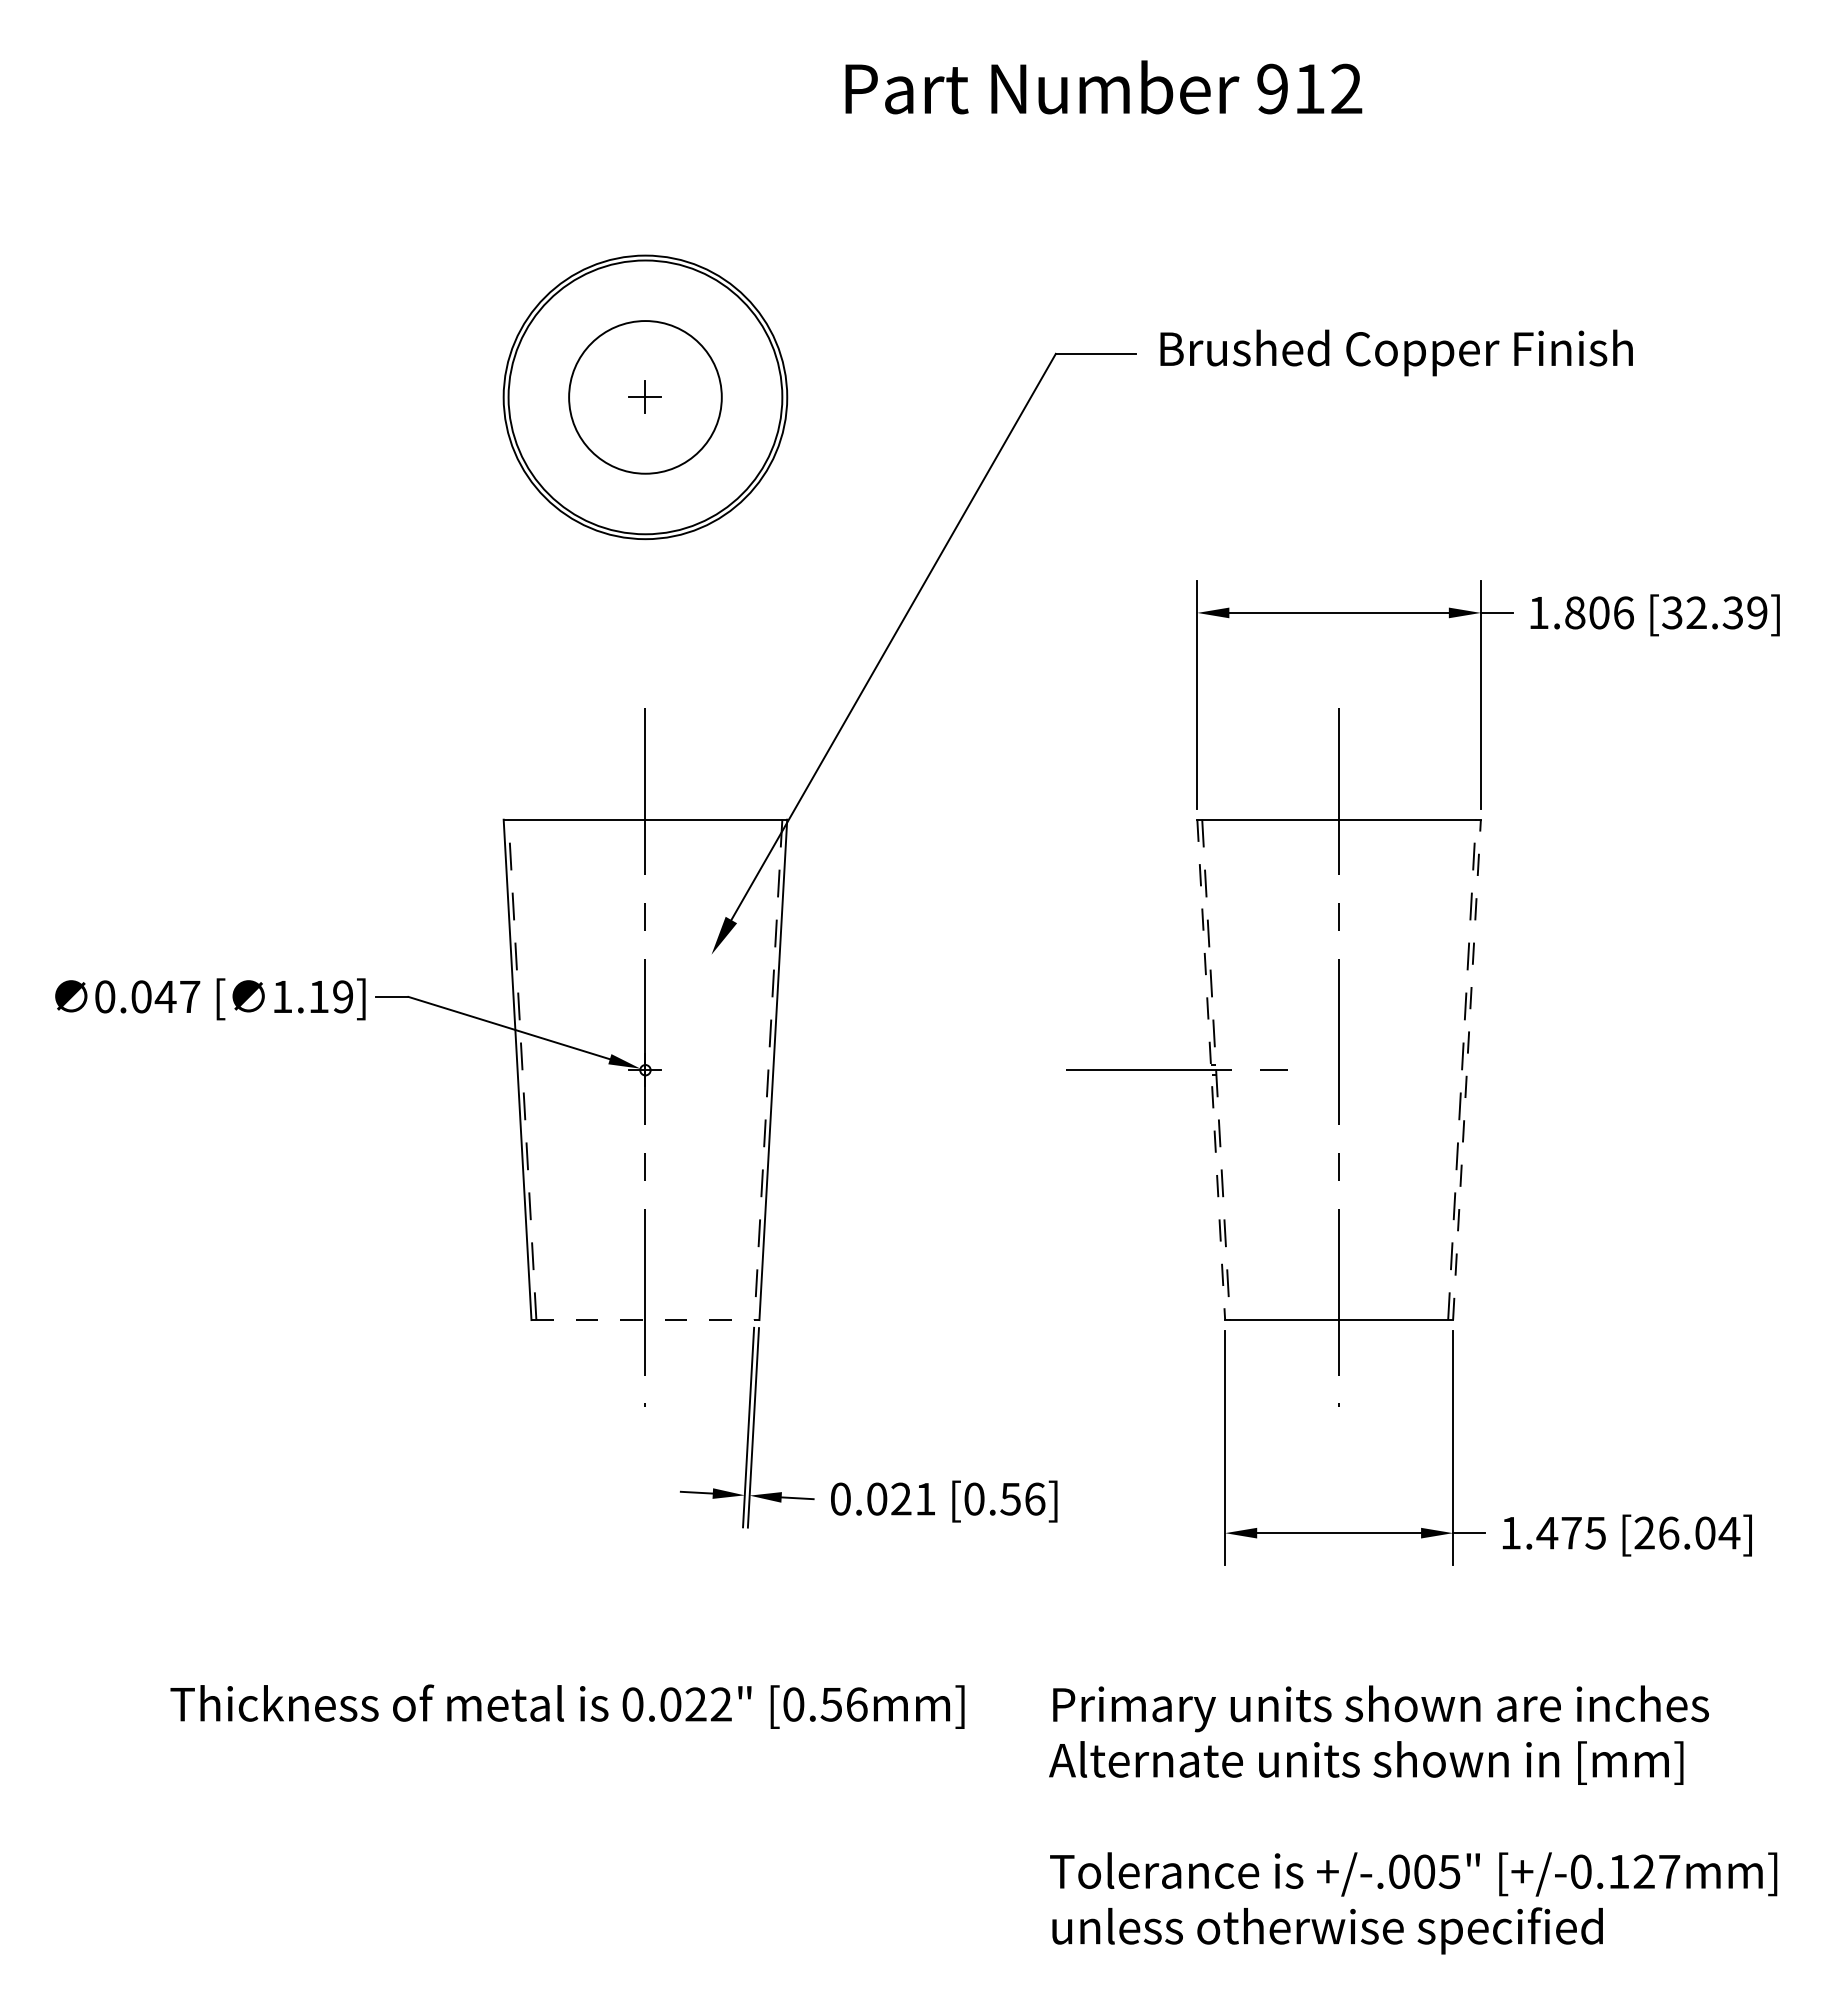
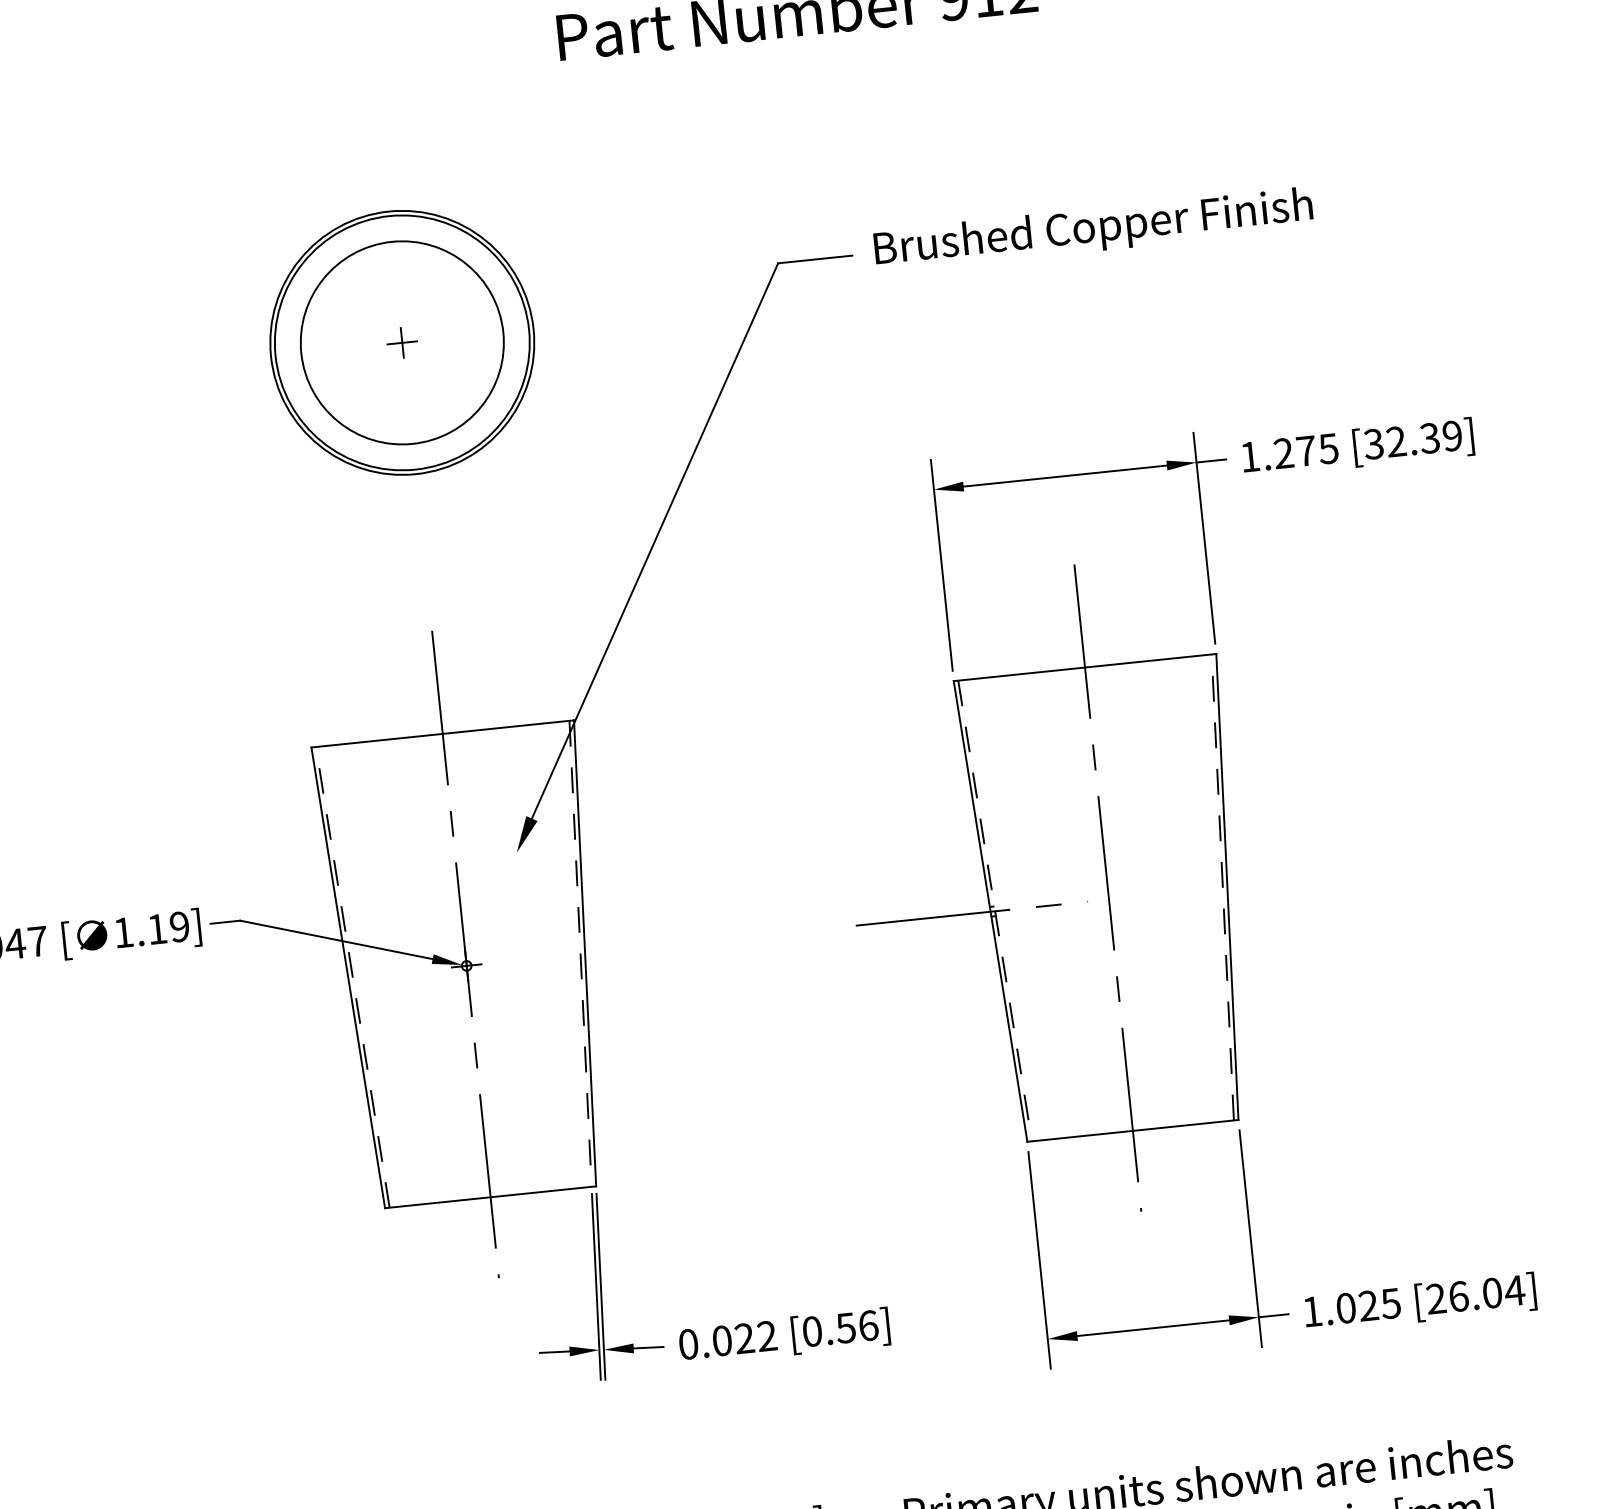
circle: (645, 397) -> (402, 342), size x1.43
text: (1599, 612) -> (1306, 450), 1.806 -> 1.275
line: (1211, 1069) -> (990, 911), dashed -> solid
line: (1466, 1069) -> (1226, 886), dashed -> solid
line: (645, 1320) -> (490, 1197), dashed -> solid
text: (925, 1498) -> (767, 1335), 0.021 -> 0.022
text: (1558, 1532) -> (1356, 1306), 1.475 -> 1.025

